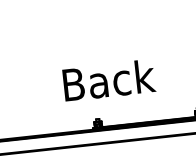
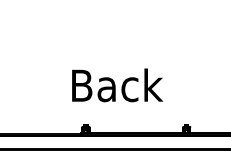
text: (109, 80) -> (117, 85), moved

